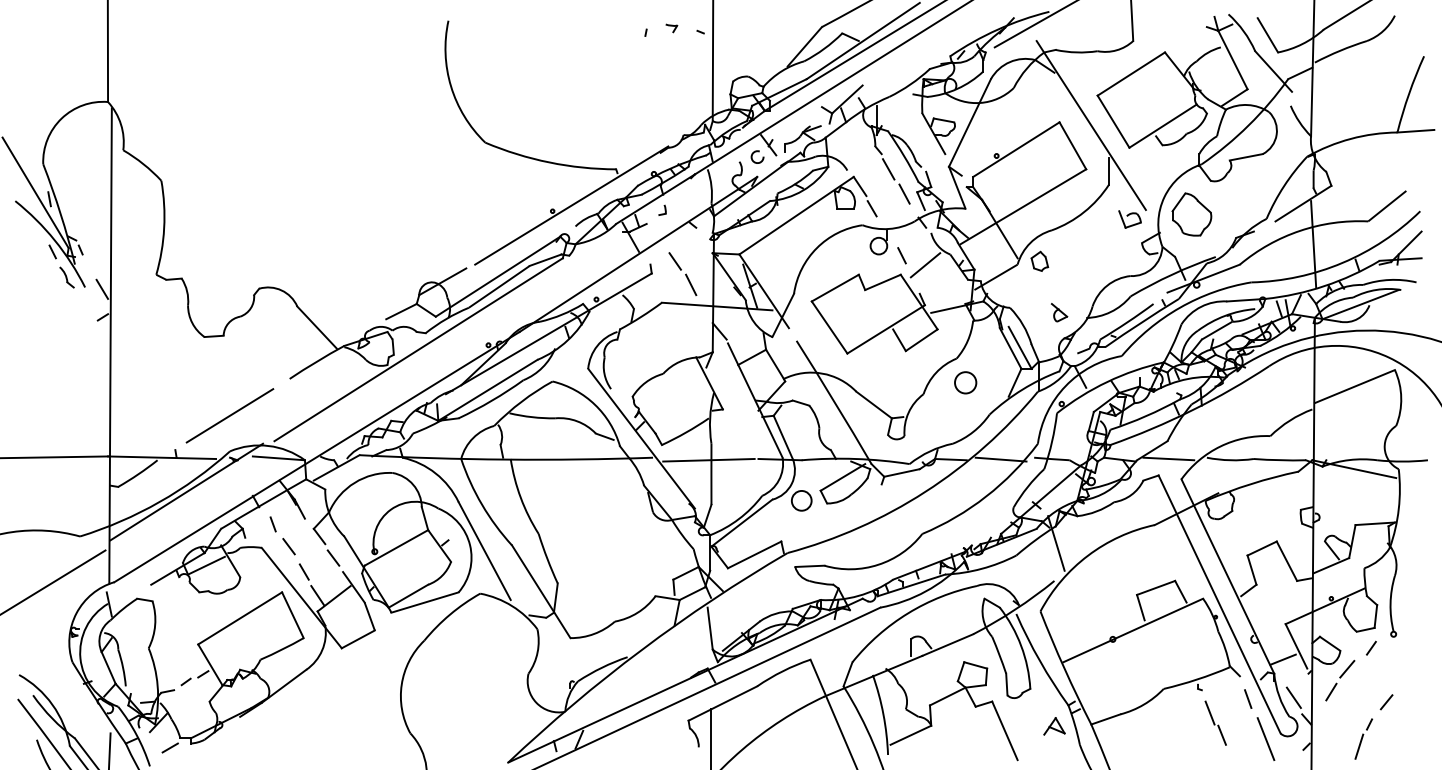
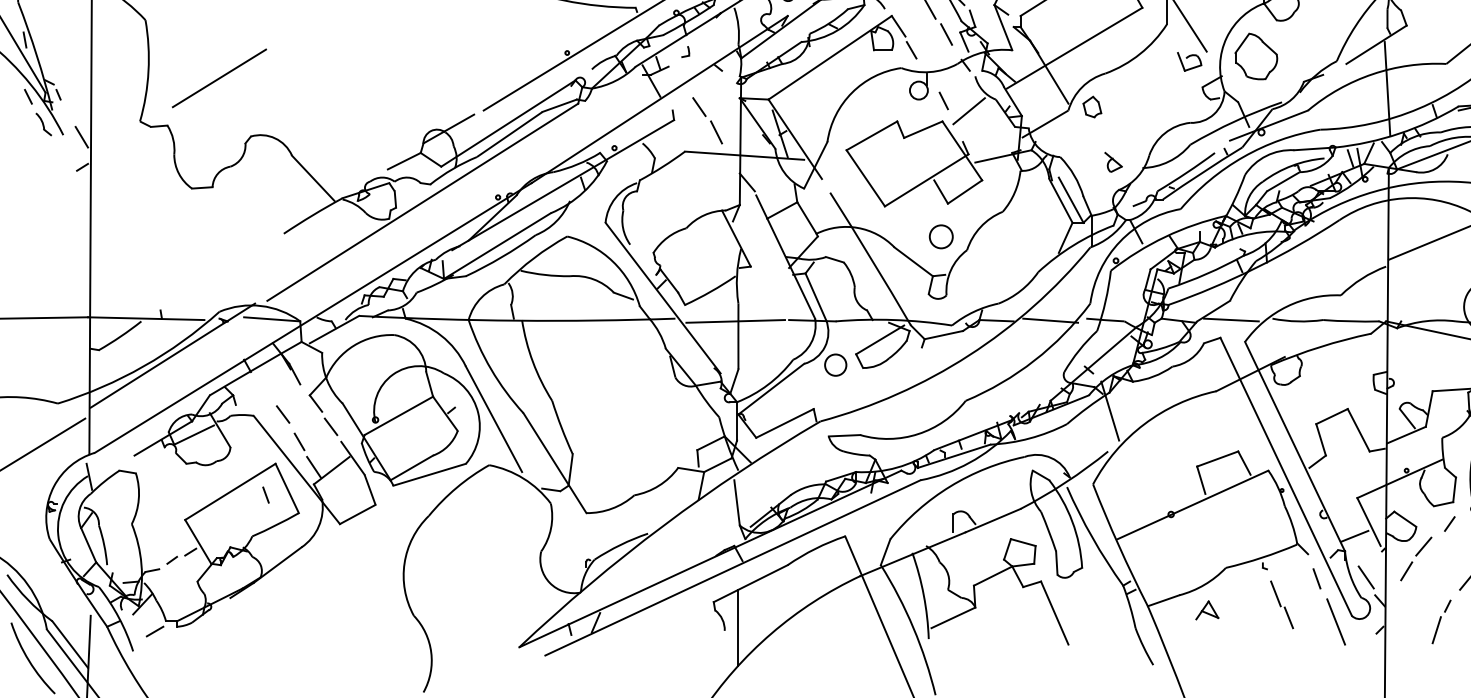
circle: (965, 382) -> (941, 236), moved
line: (229, 415) -> (218, 78), moved
line: (272, 524) -> (265, 495), moved
part: (1054, 726) -> (1207, 610), moved

